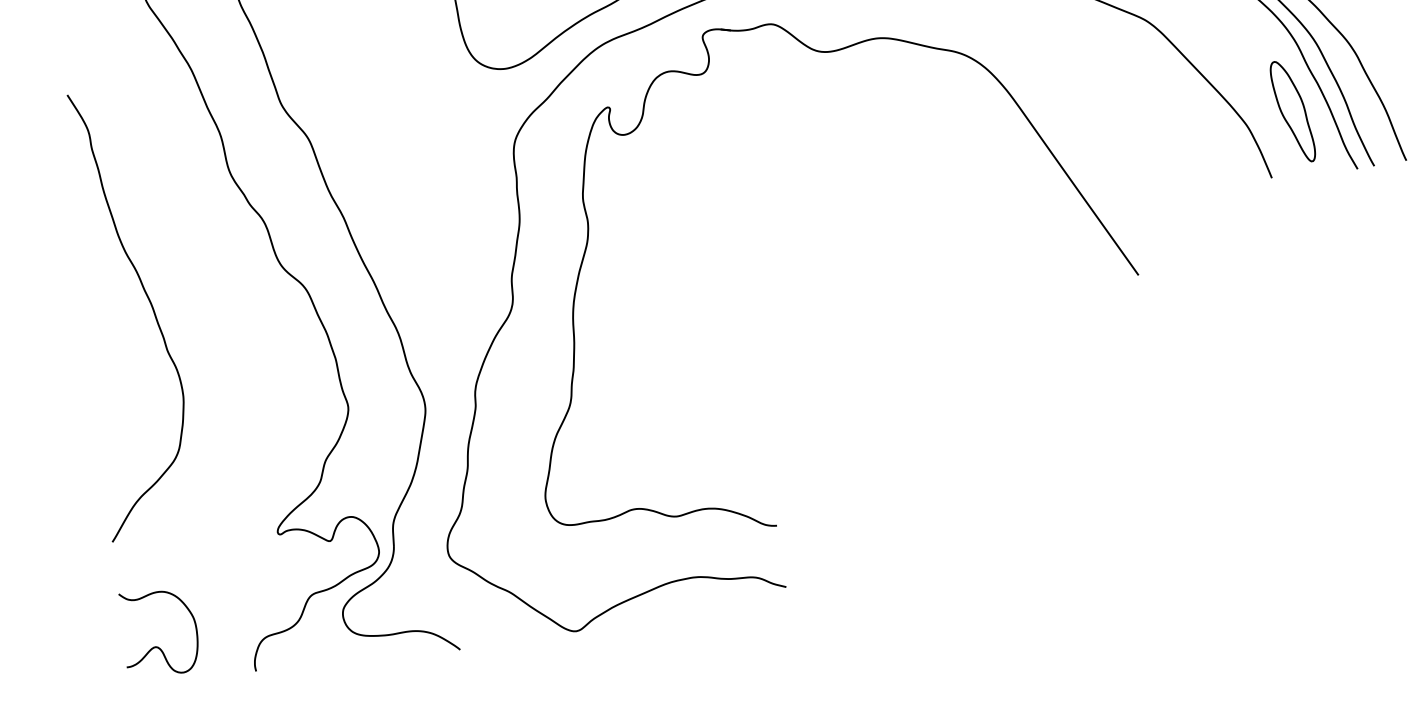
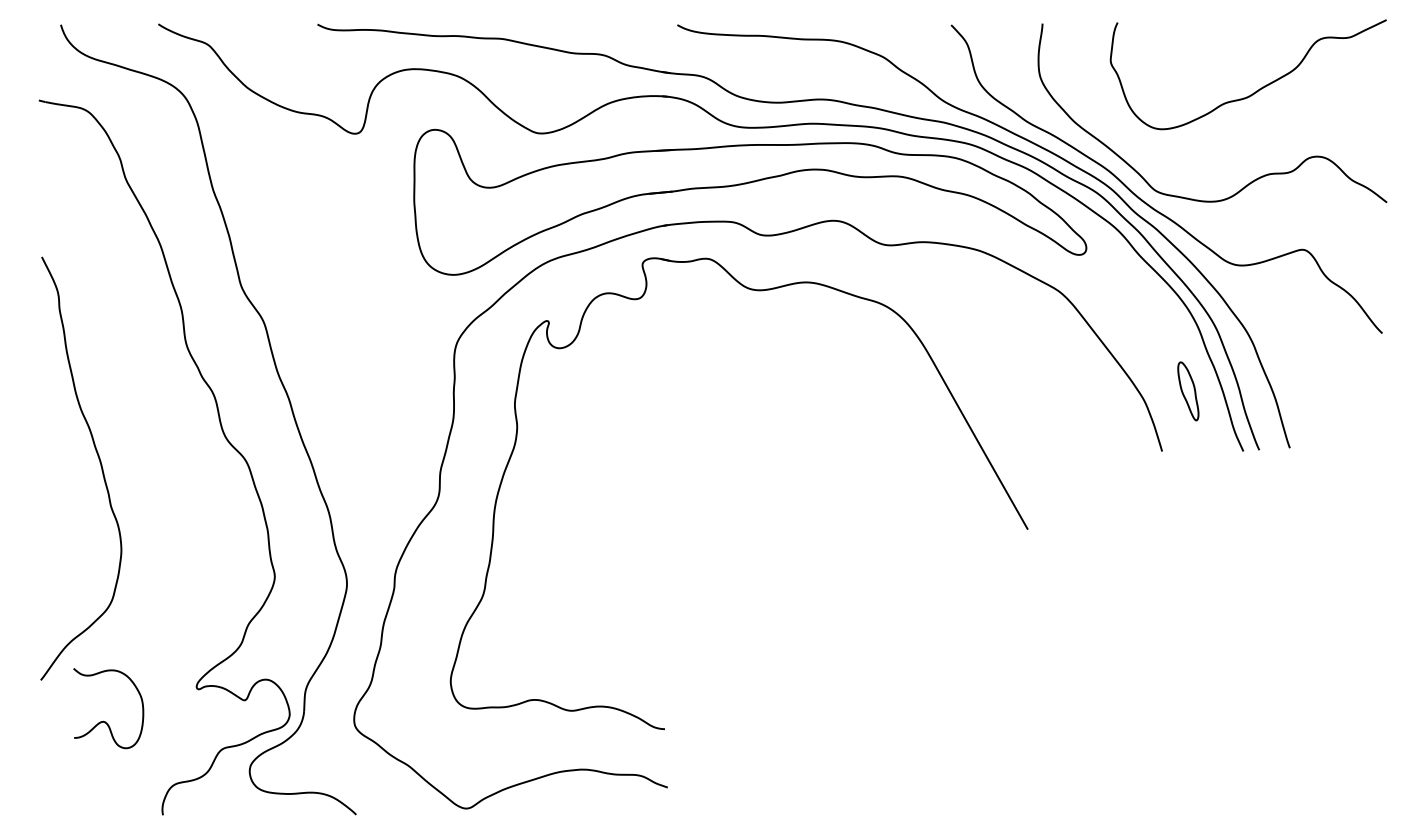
part: (1293, 111) -> (1188, 391), size x0.6
curve: (155, 645) -> (103, 720), moved

